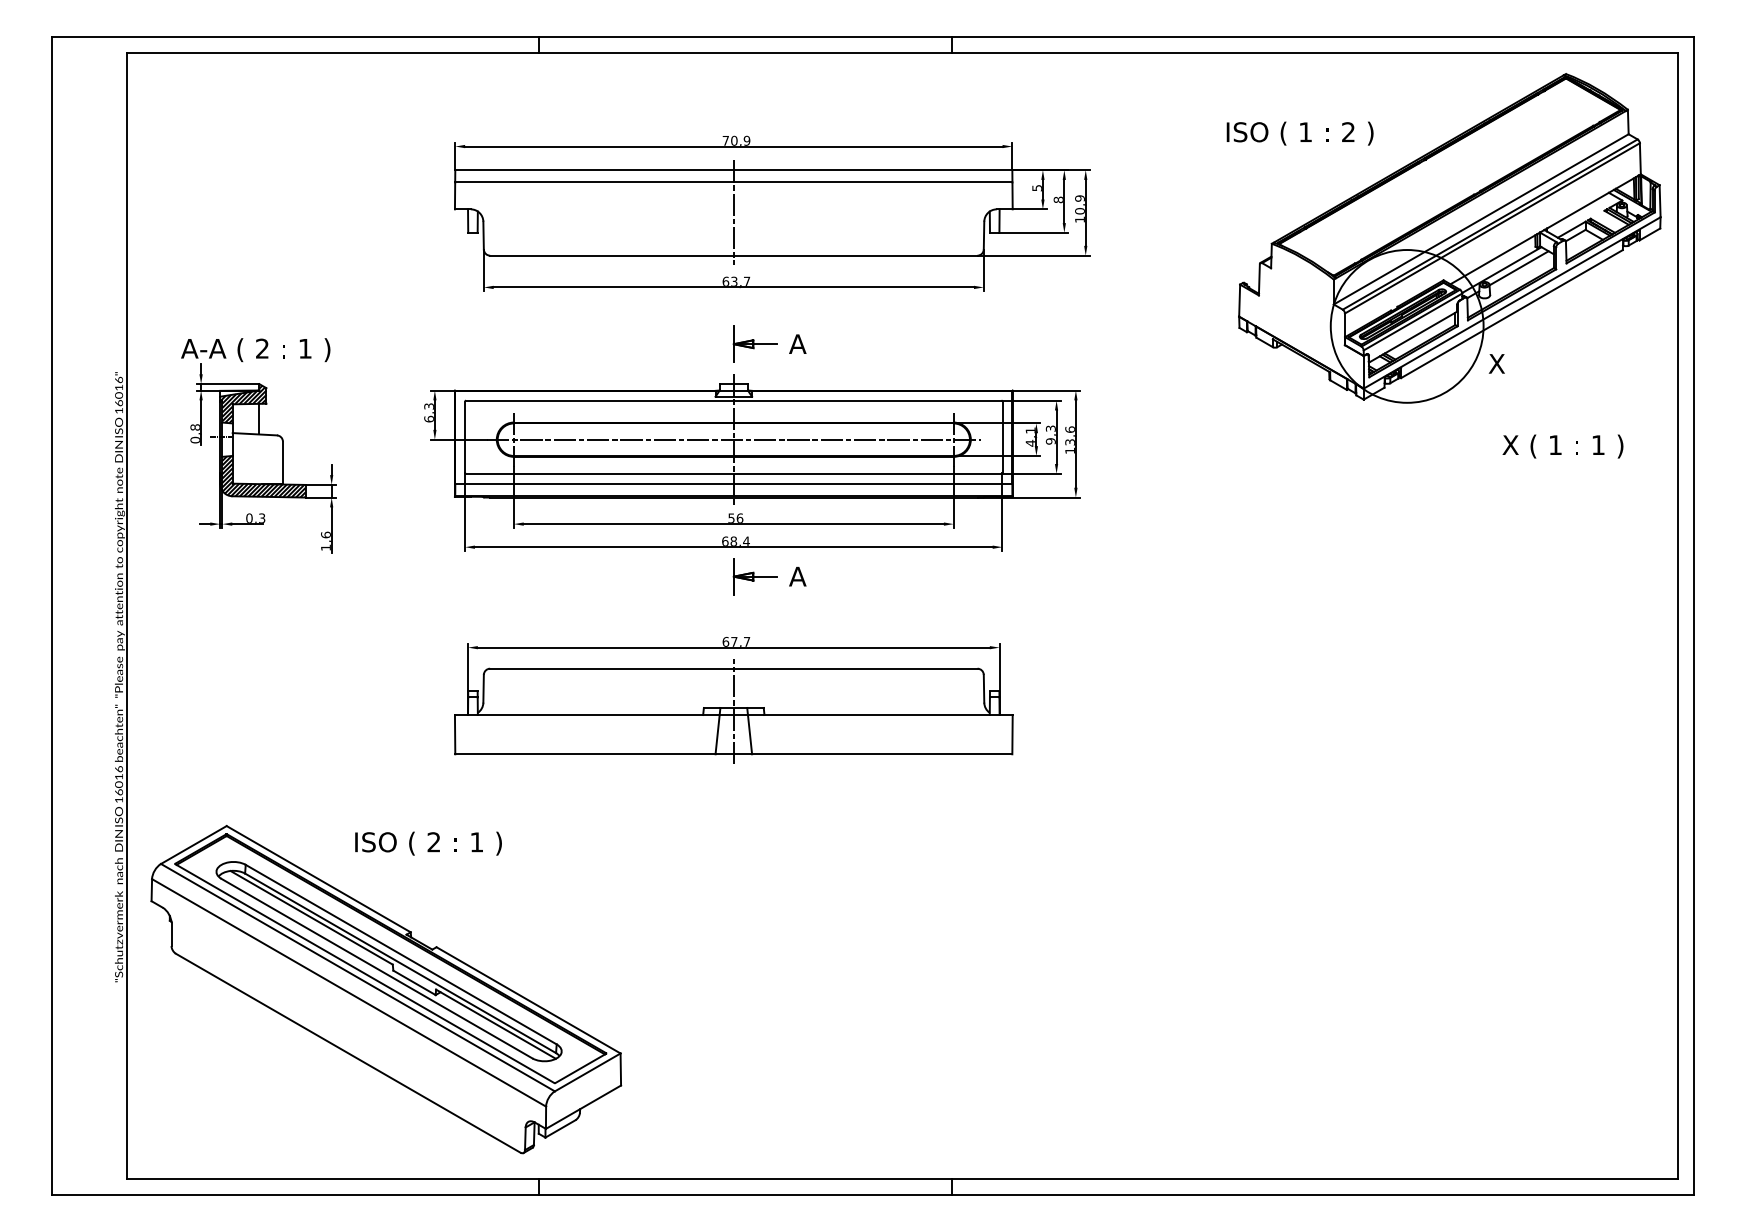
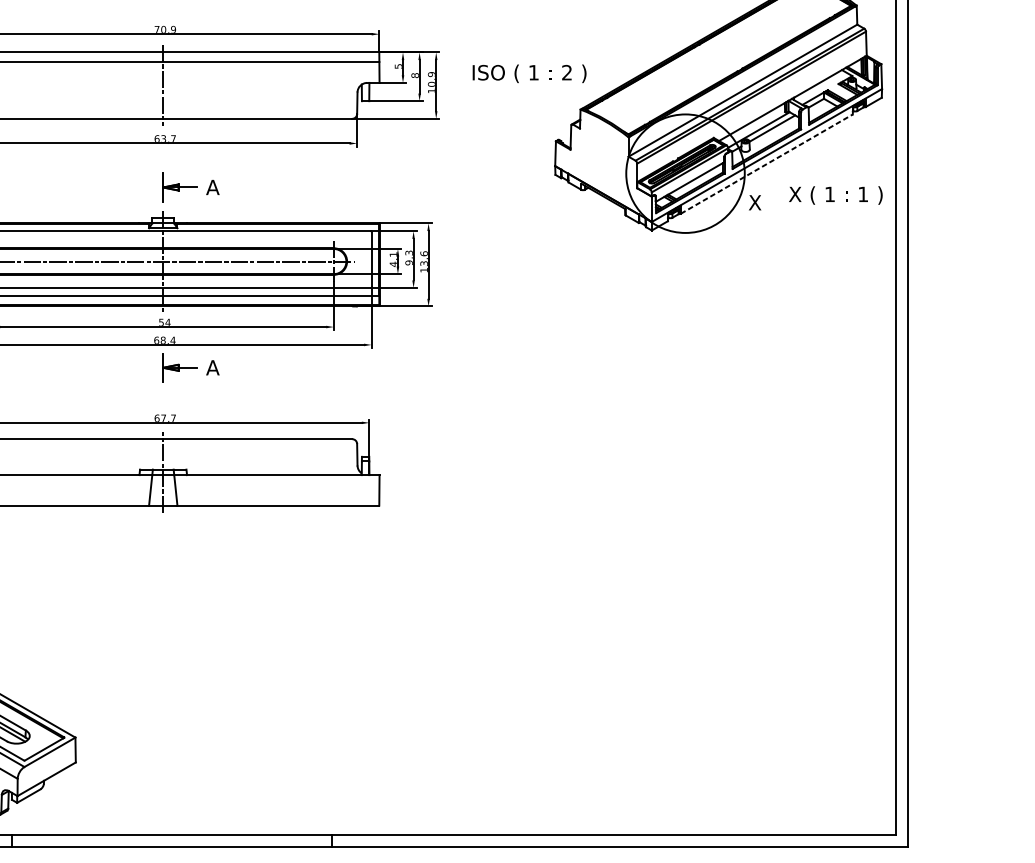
text: (1299, 133) -> (529, 73), moved
line: (1512, 313) -> (767, 163), solid -> dashed
text: (1562, 446) -> (835, 195), moved
text: (739, 517) -> (167, 321), 56 -> 54

